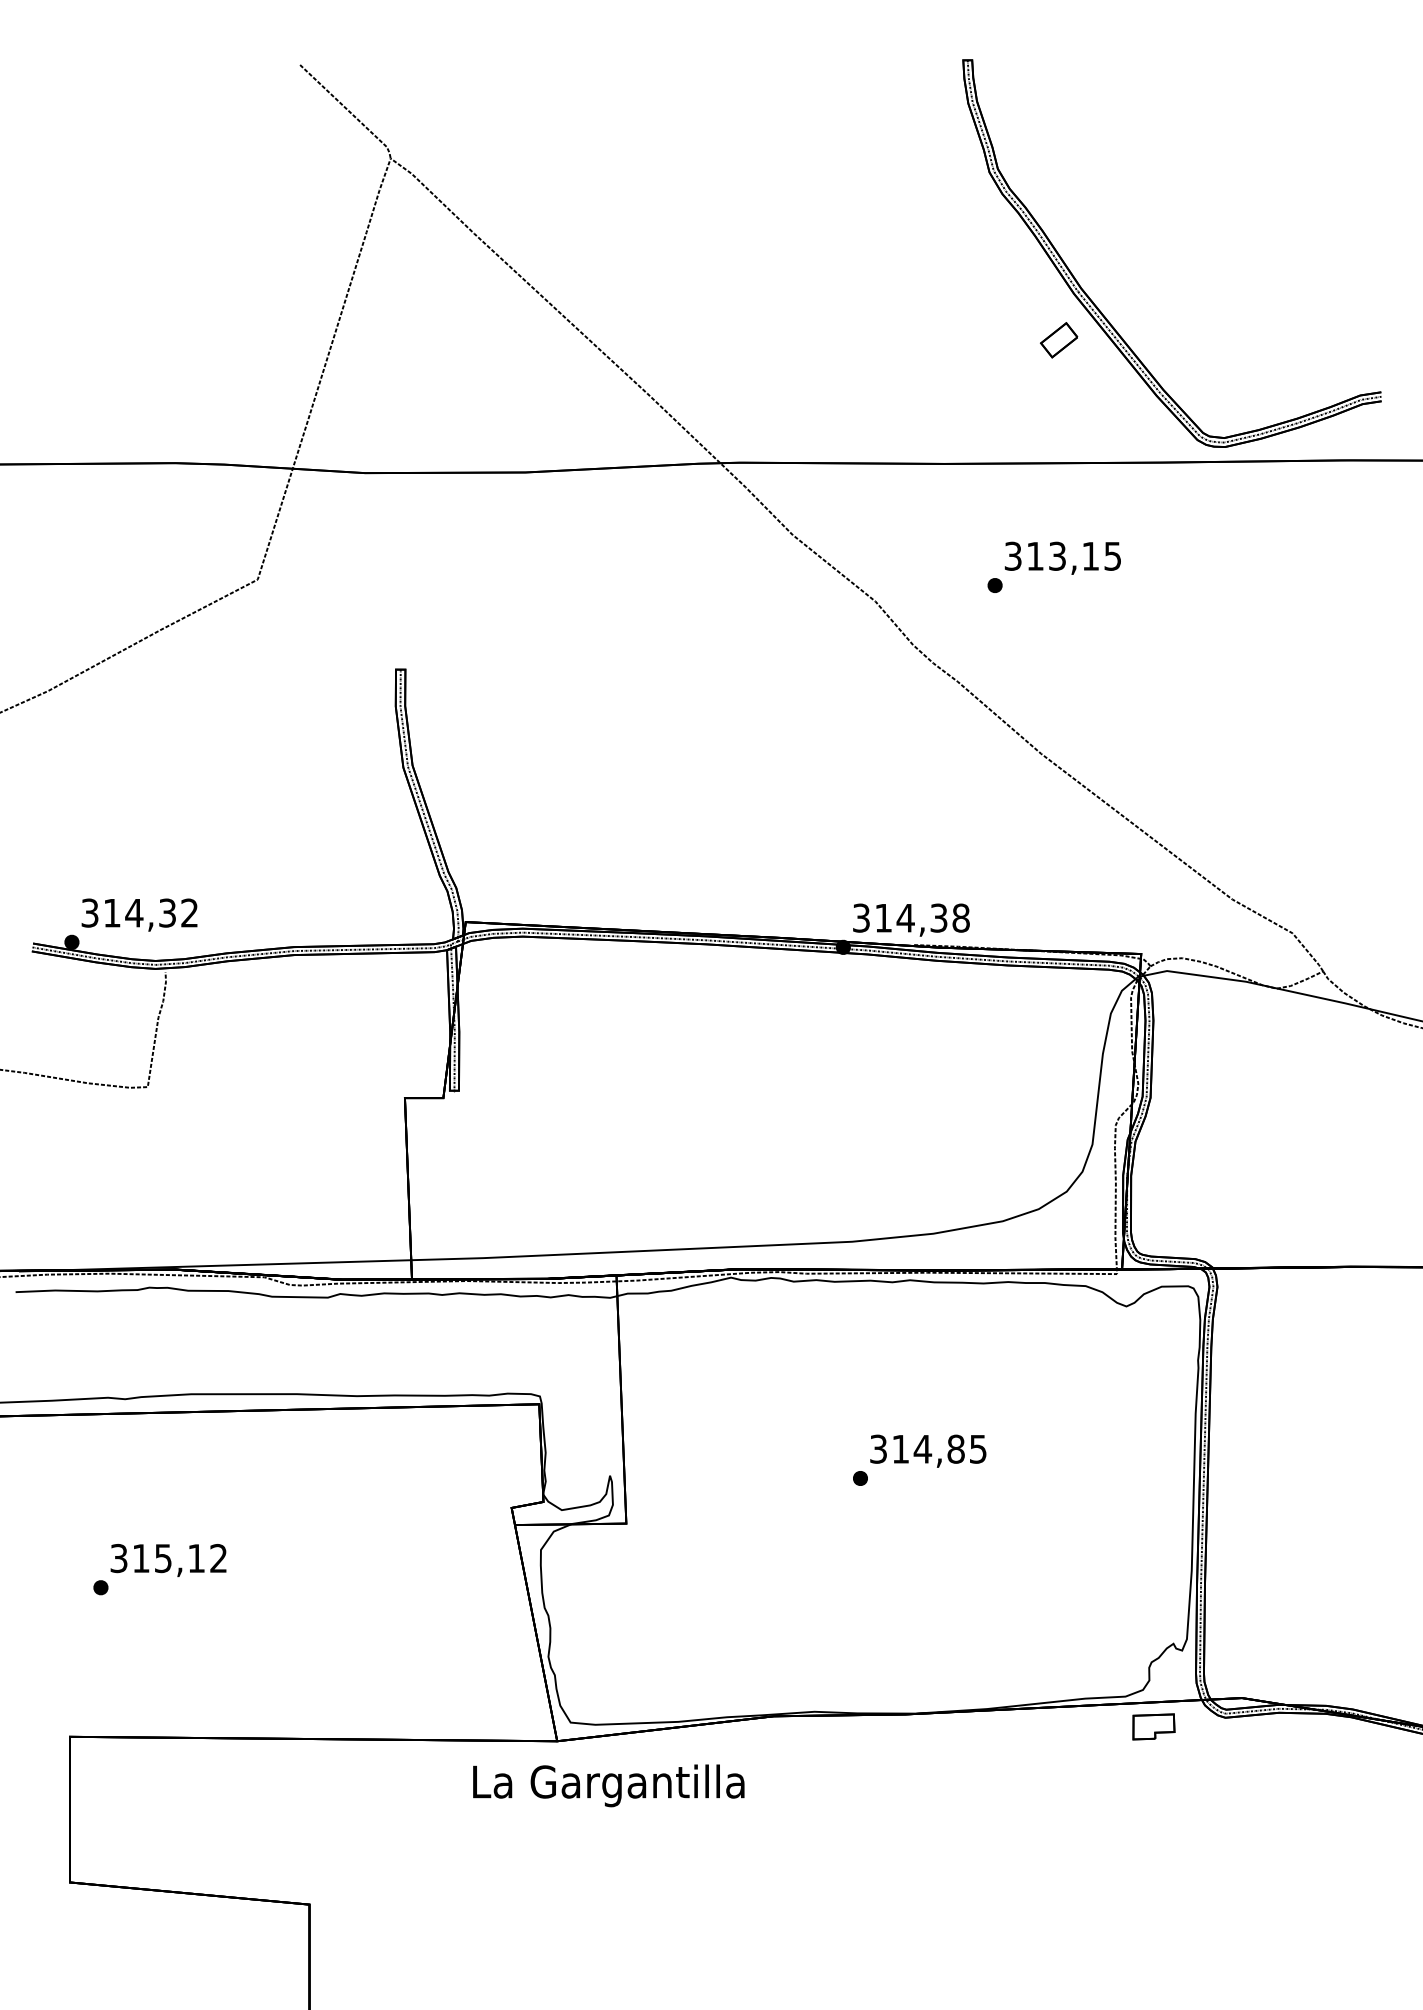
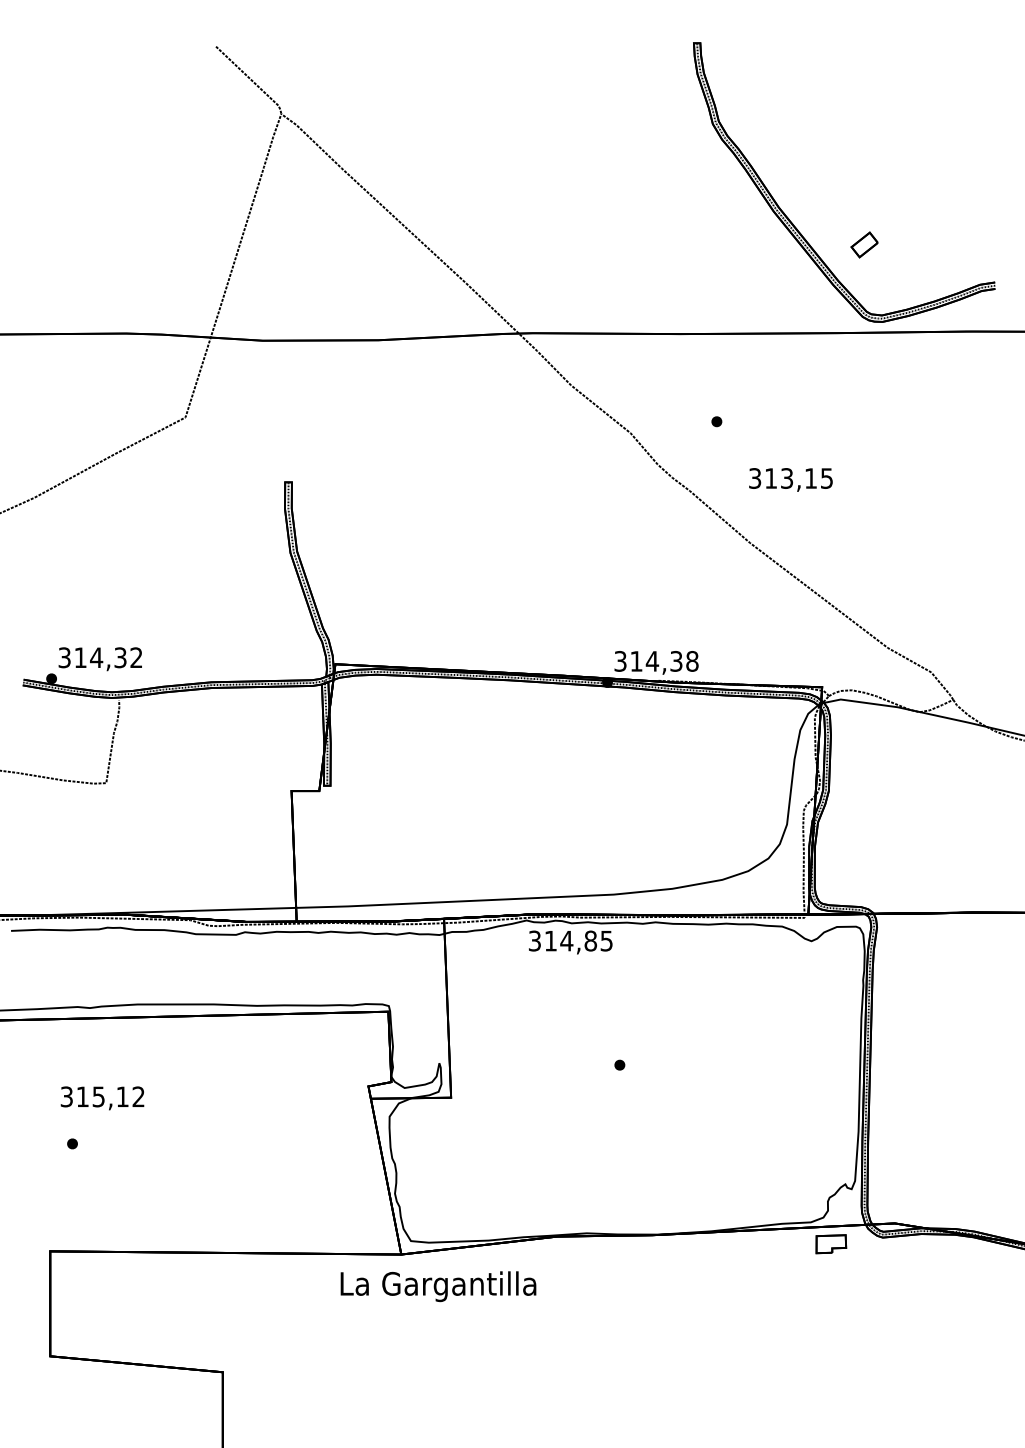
part: (1059, 340) -> (864, 245), moved
text: (1062, 557) -> (790, 479), moved
text: (928, 1450) -> (570, 941), moved
text: (168, 1560) -> (102, 1098), moved

